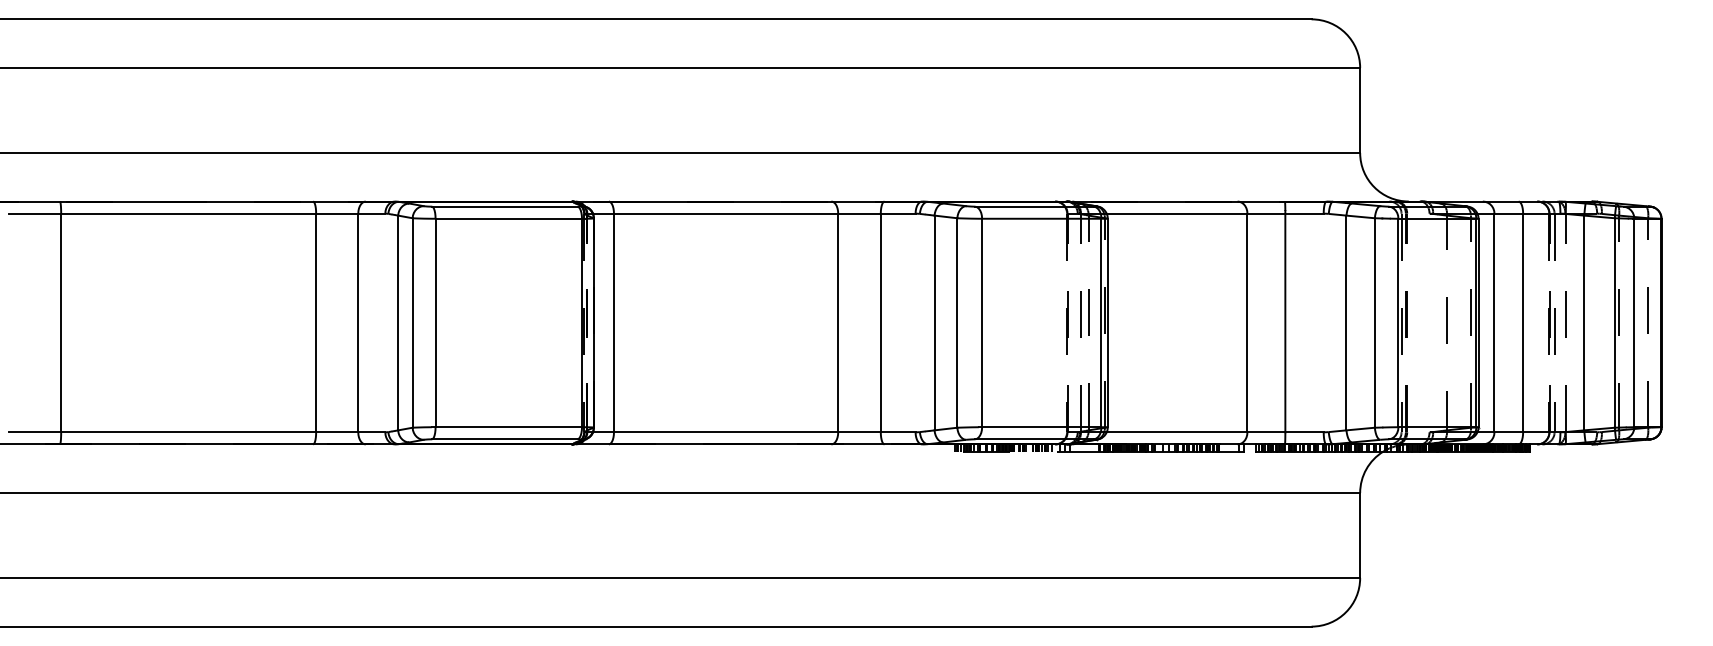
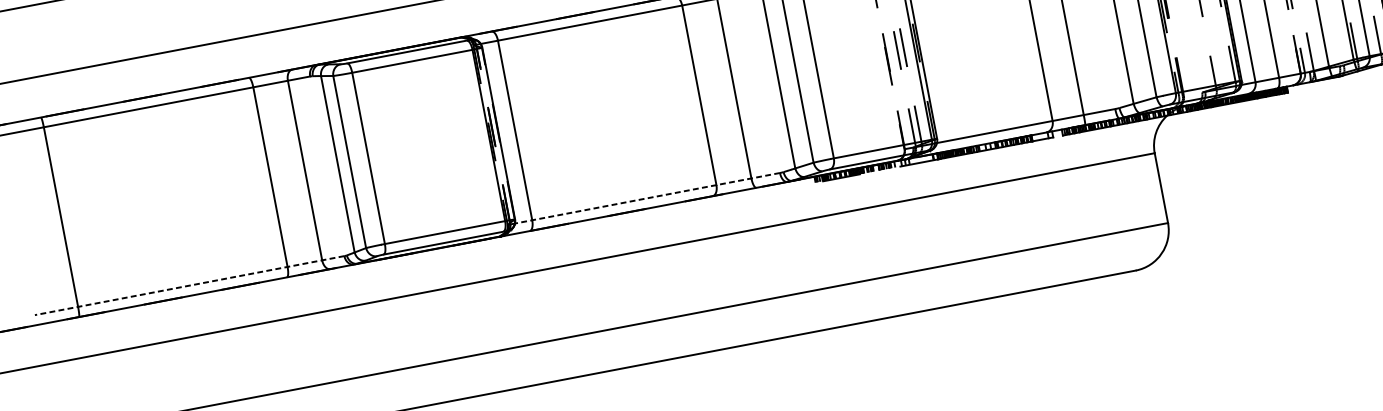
line: (196, 432) -> (189, 285), solid -> dashed
line: (753, 432) -> (646, 198), solid -> dashed

